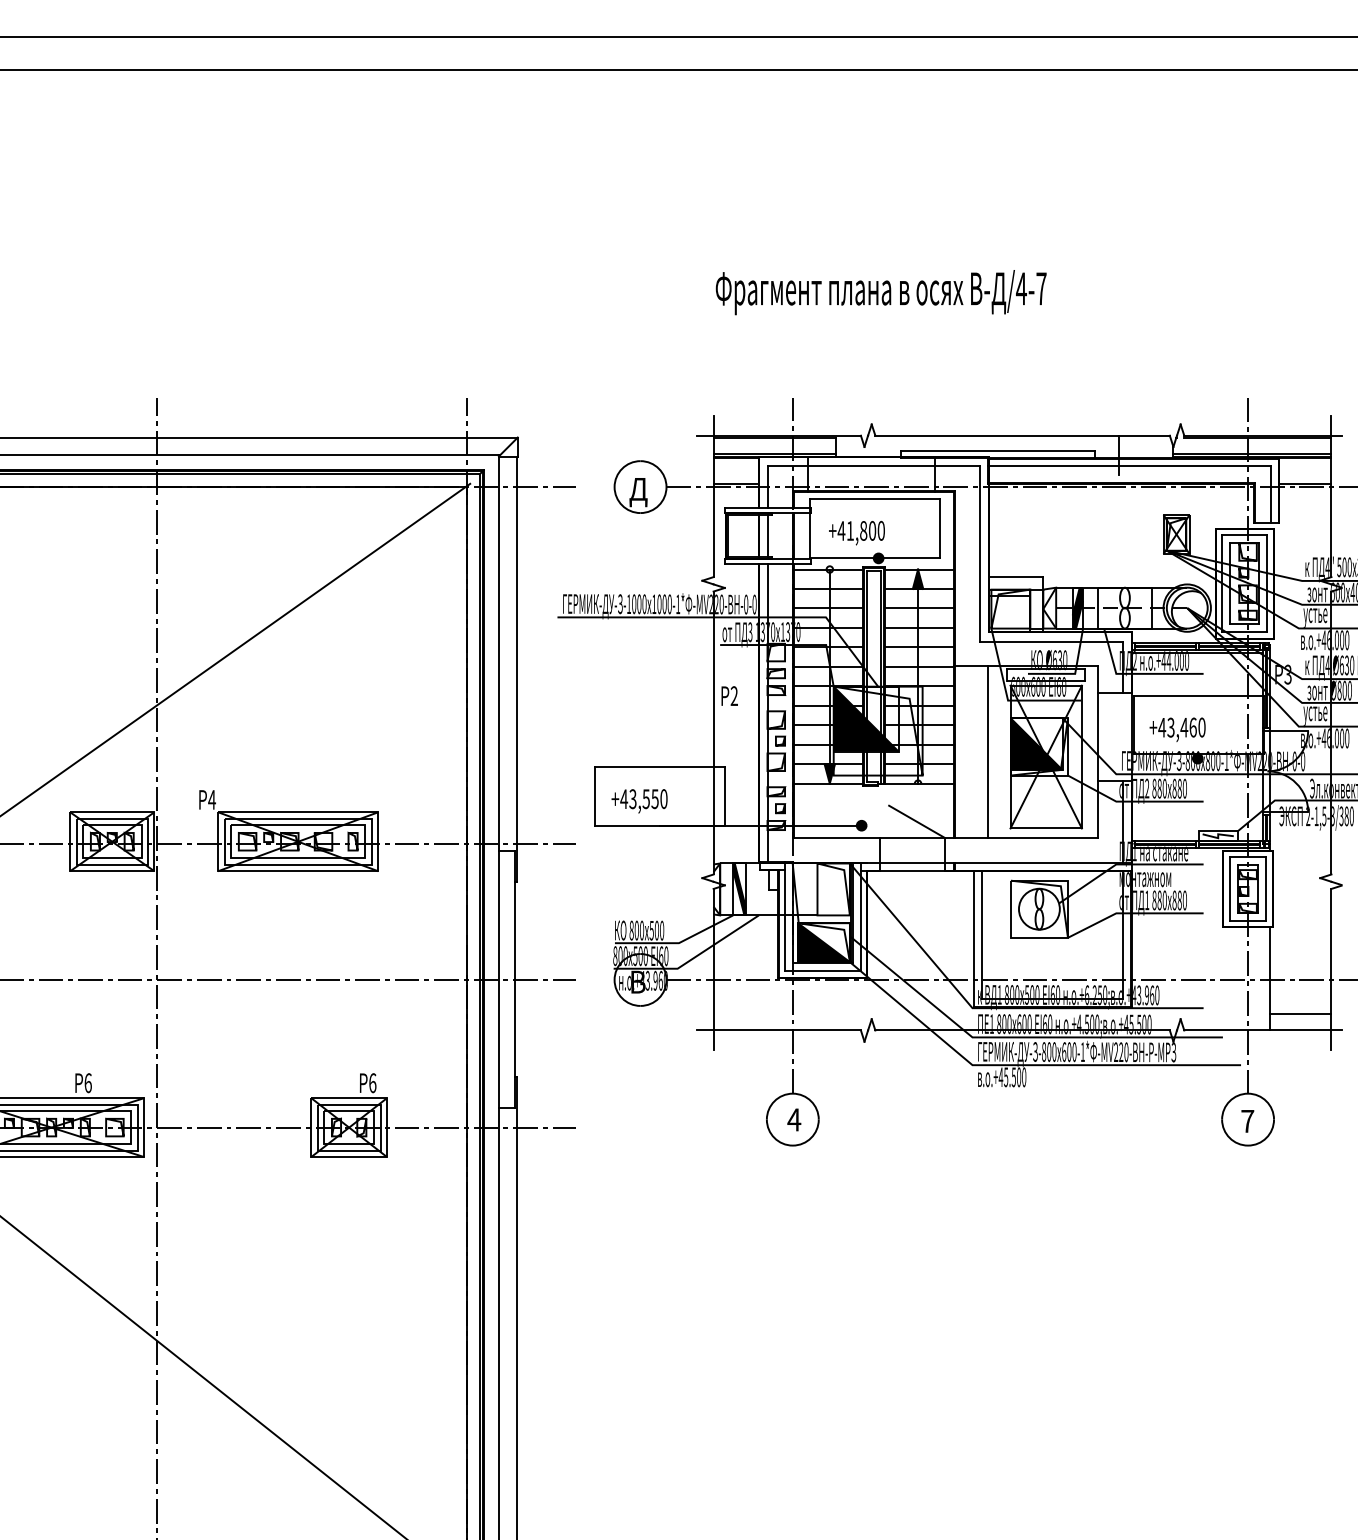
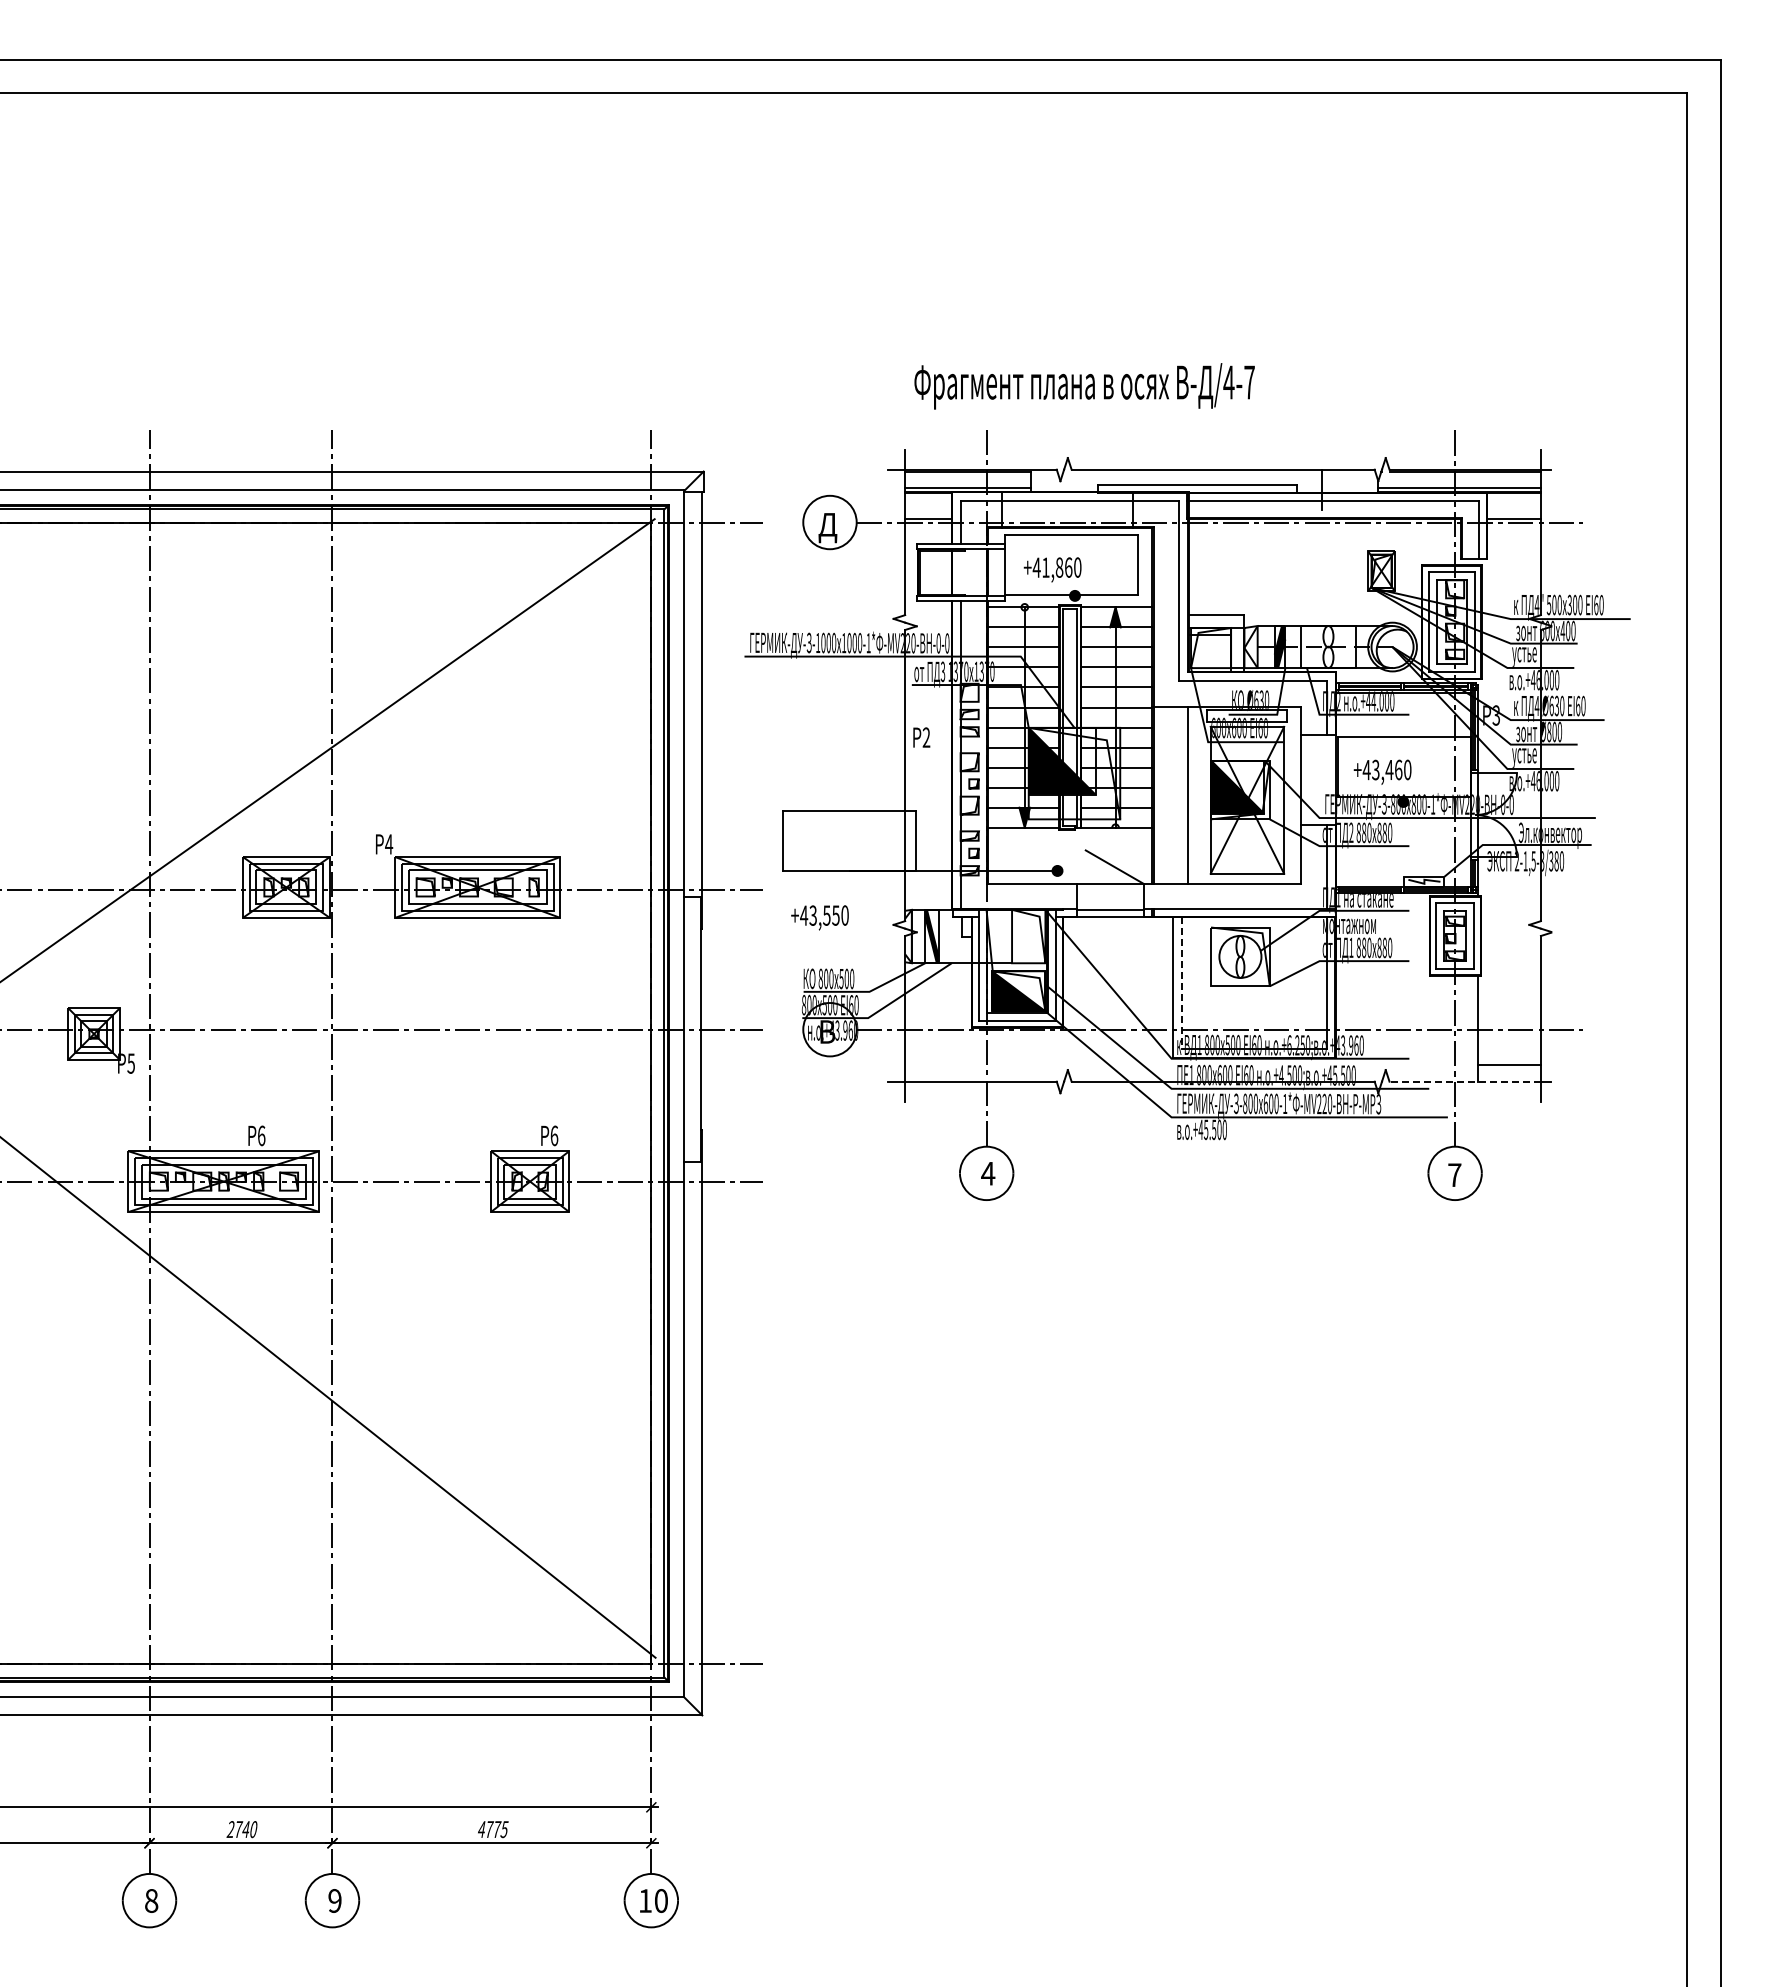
text: (881, 292) -> (1084, 386), moved
text: (872, 530) -> (1068, 567), +41,800 -> +41,860
line: (768, 535) -> (961, 572), removed
text: (639, 800) -> (819, 917), moved
line: (982, 935) -> (1181, 983), solid -> dashed
line: (1258, 1030) -> (1465, 1081), solid -> dashed

